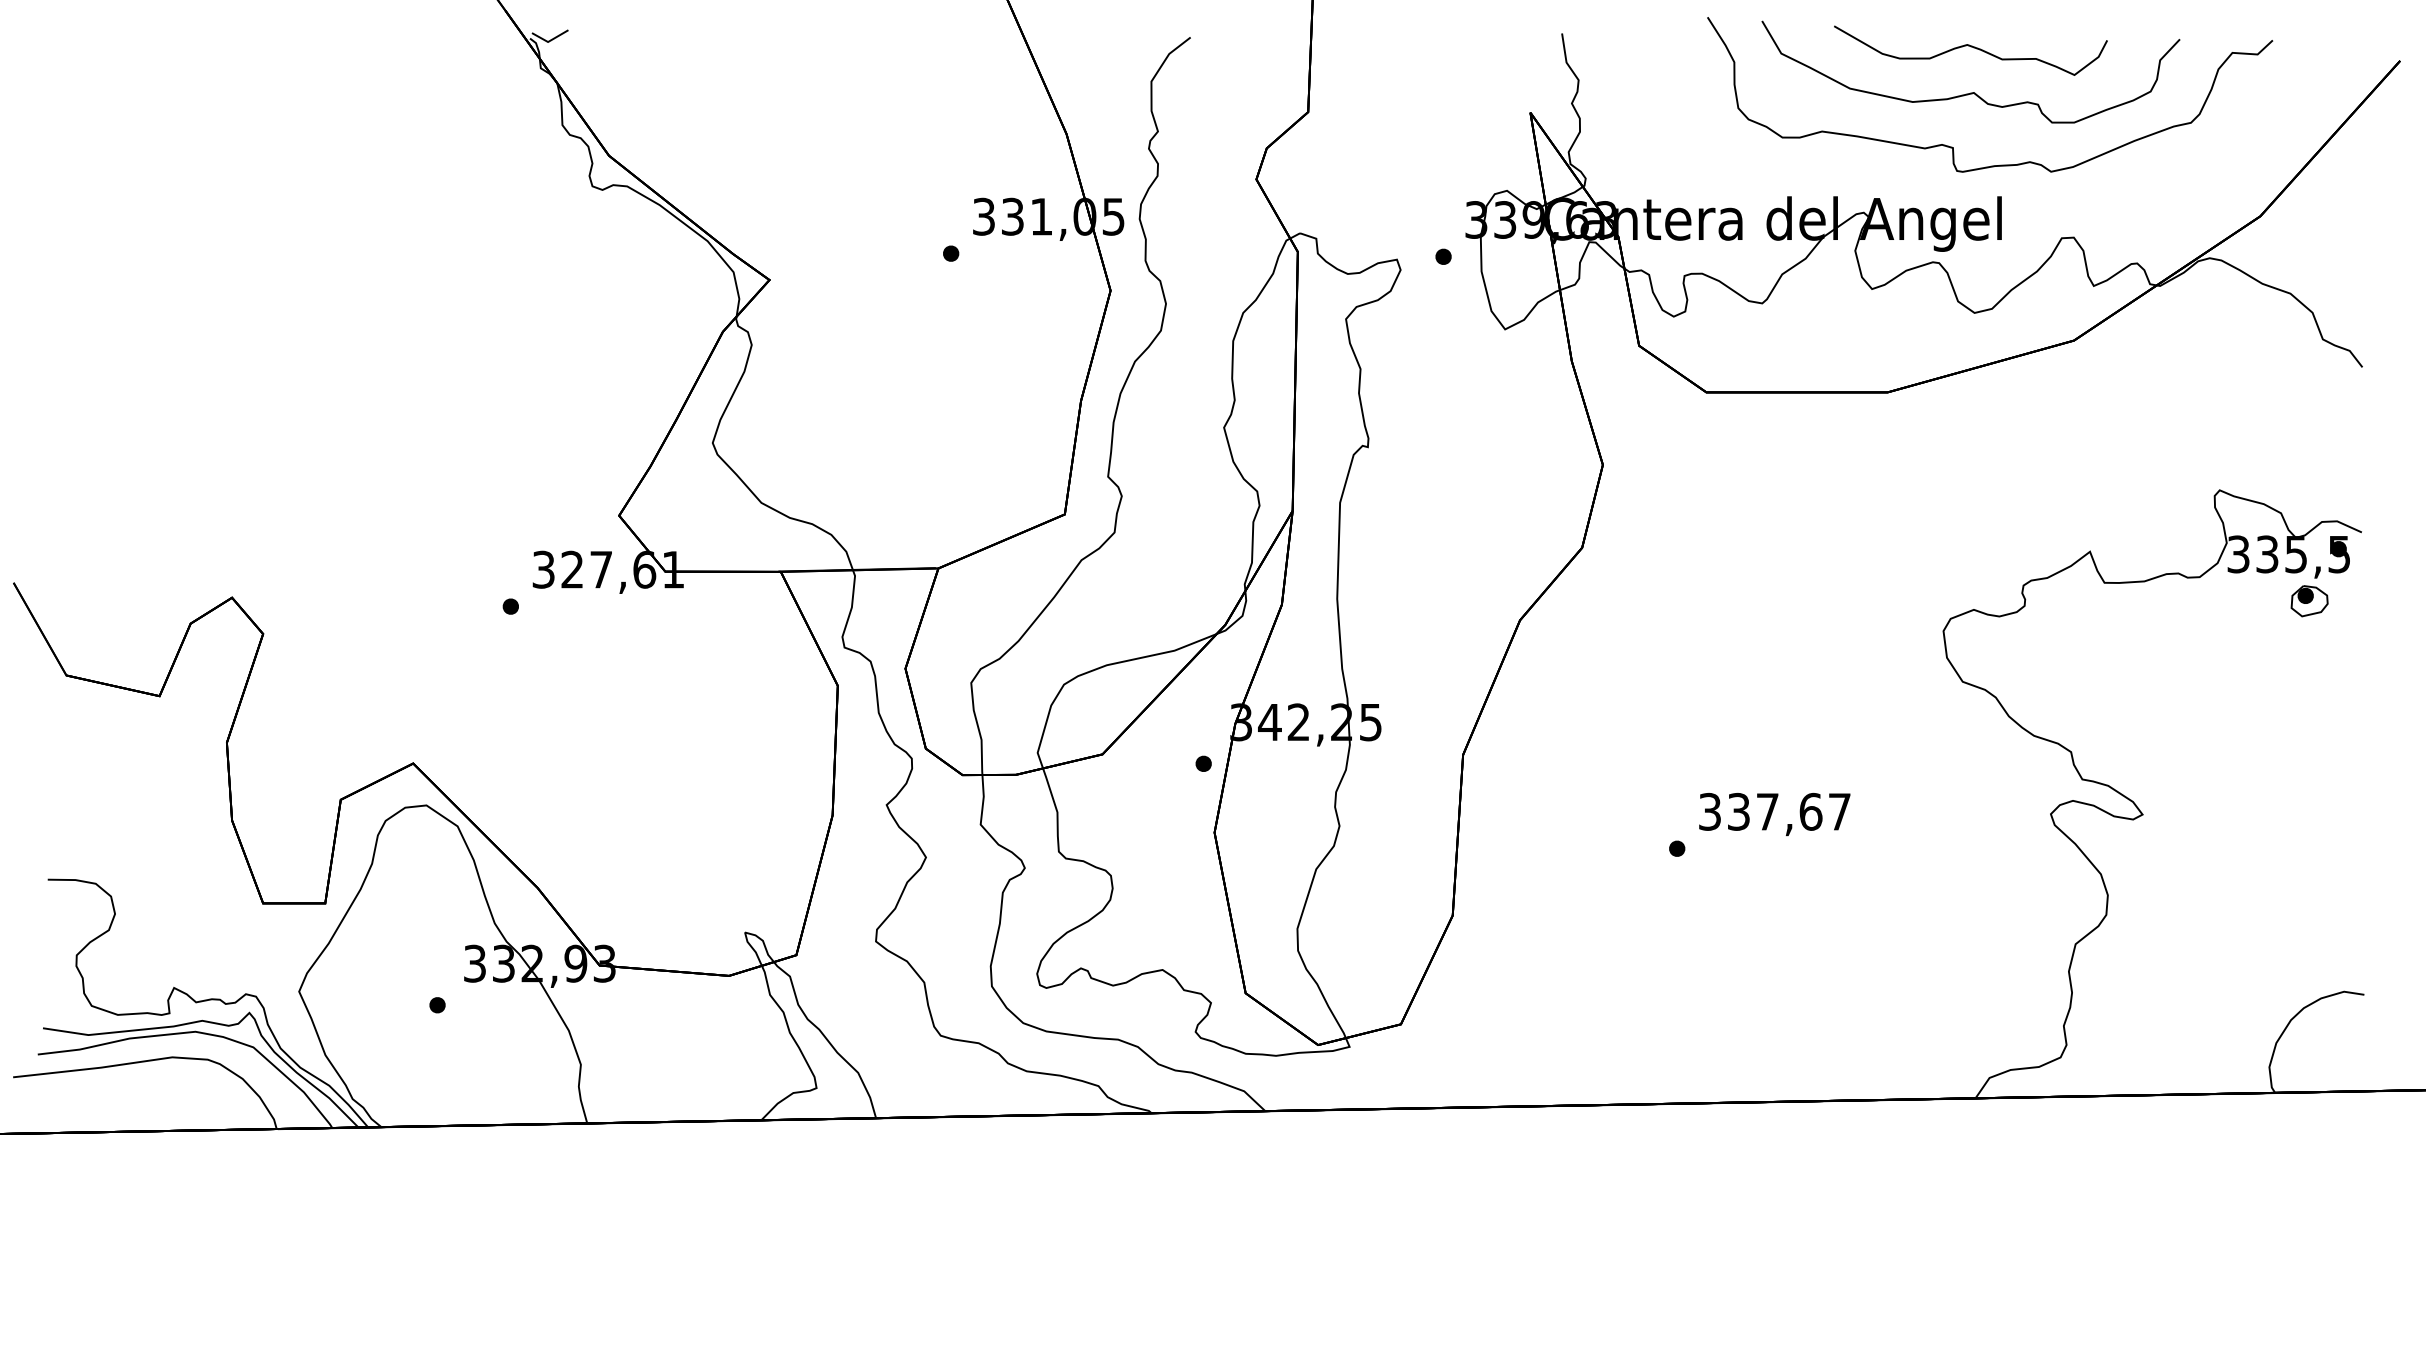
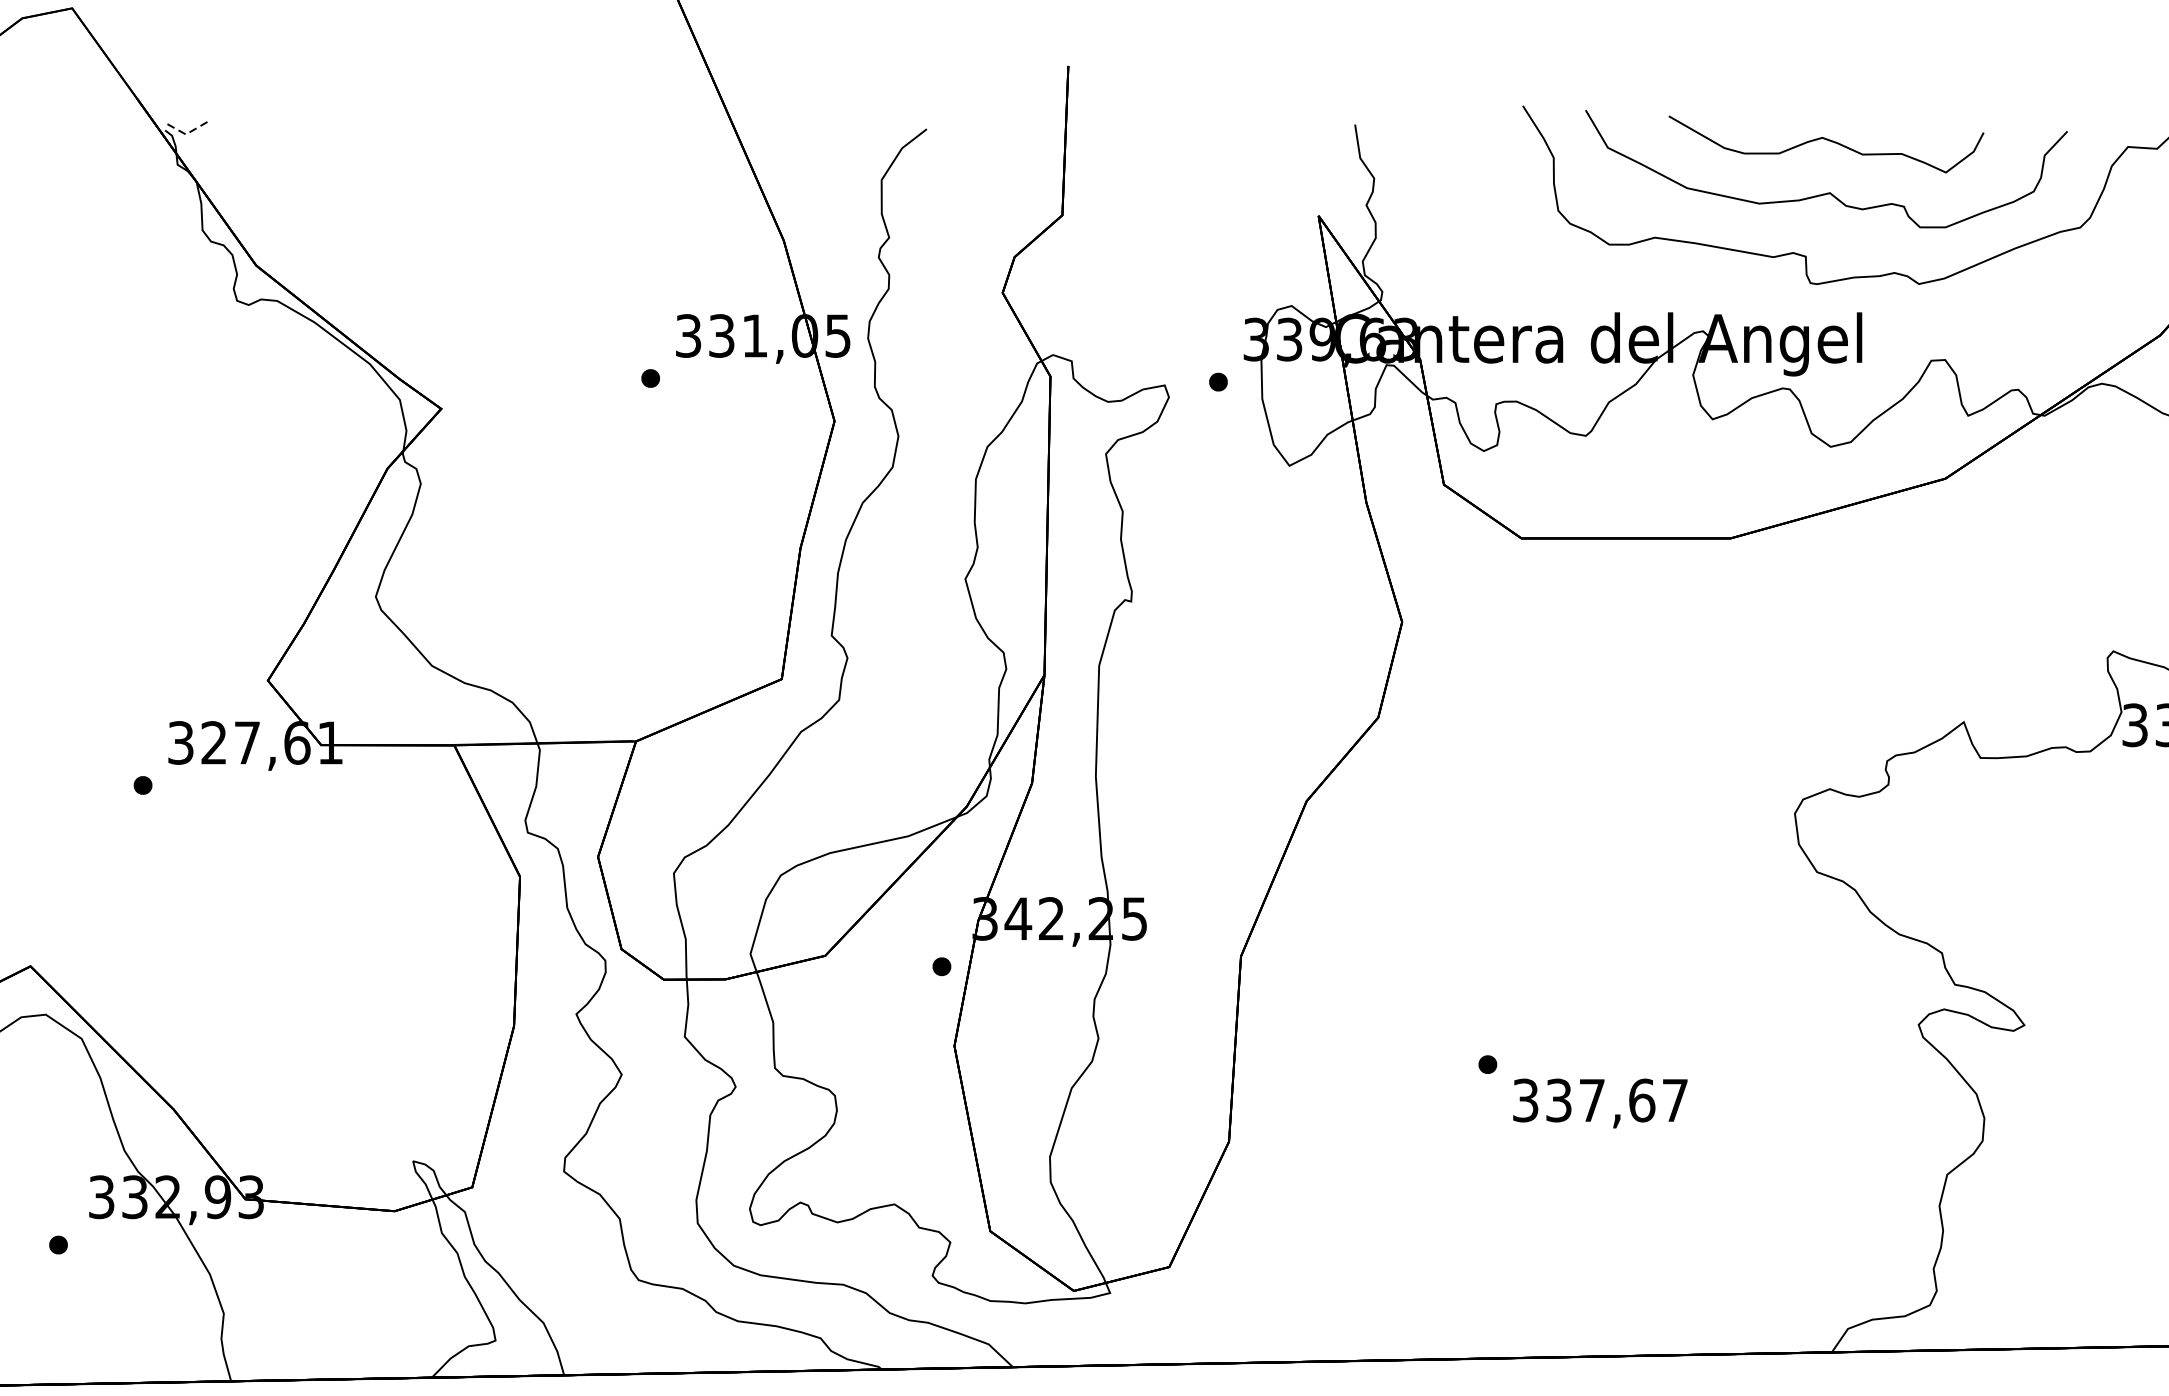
line: (549, 41) -> (187, 133), solid -> dashed
text: (1774, 814) -> (1600, 1103), moved

